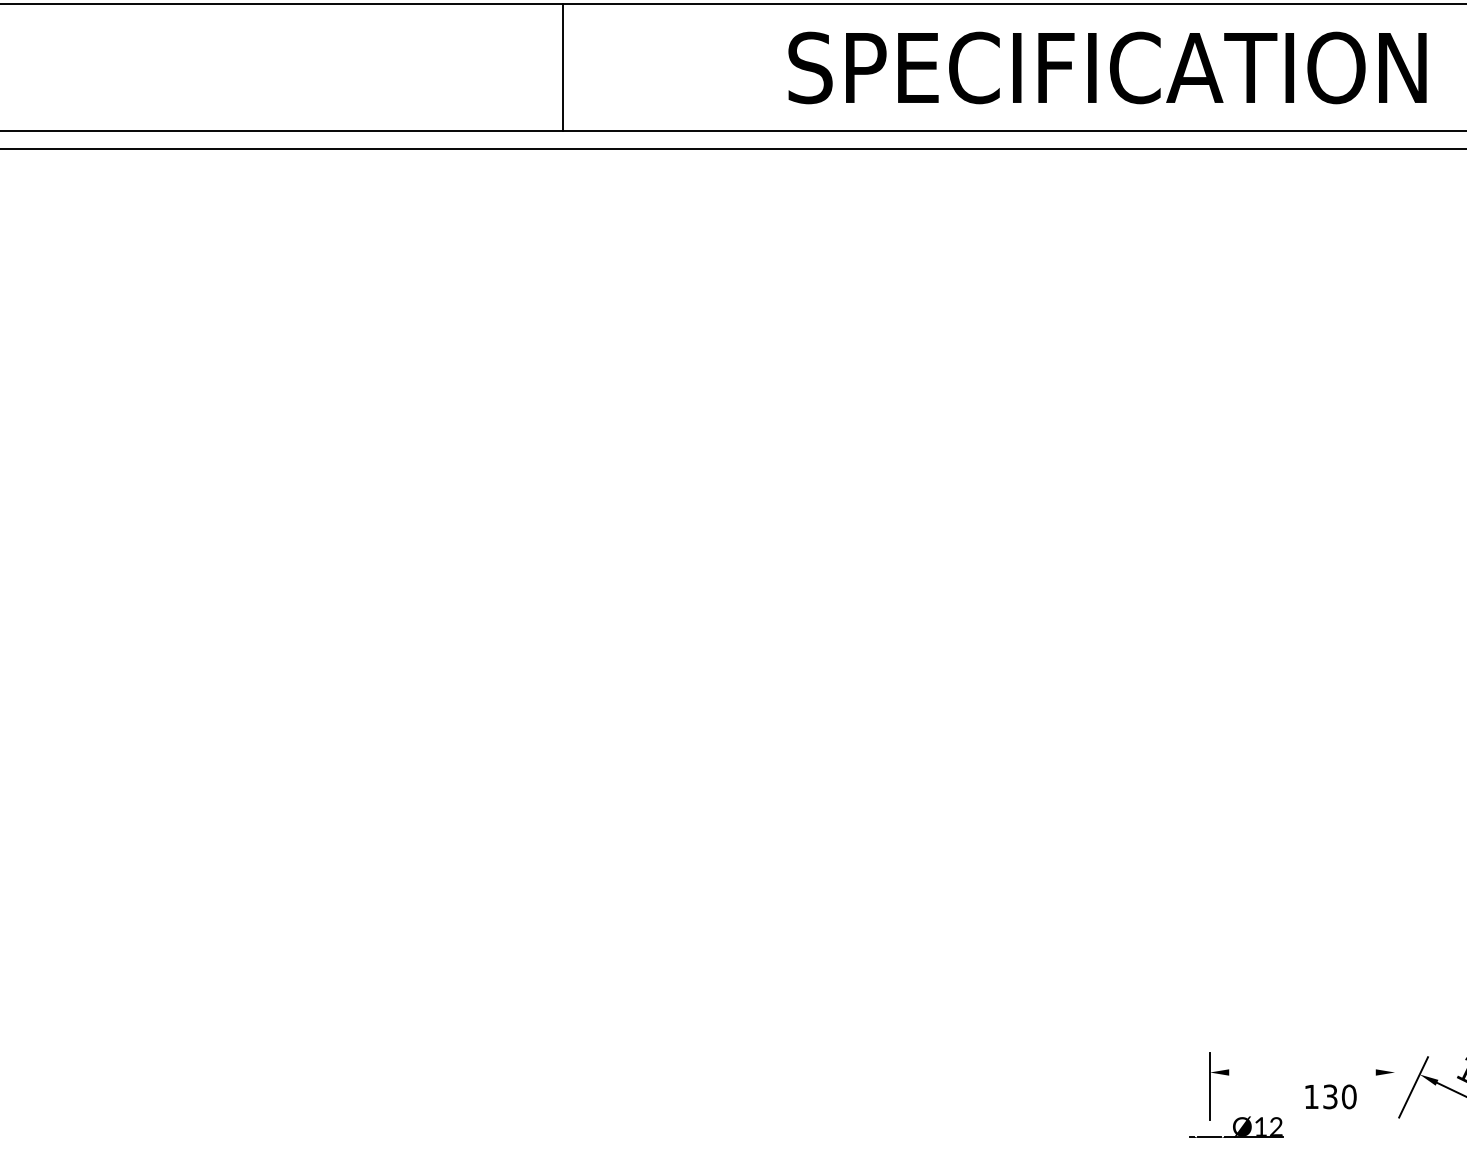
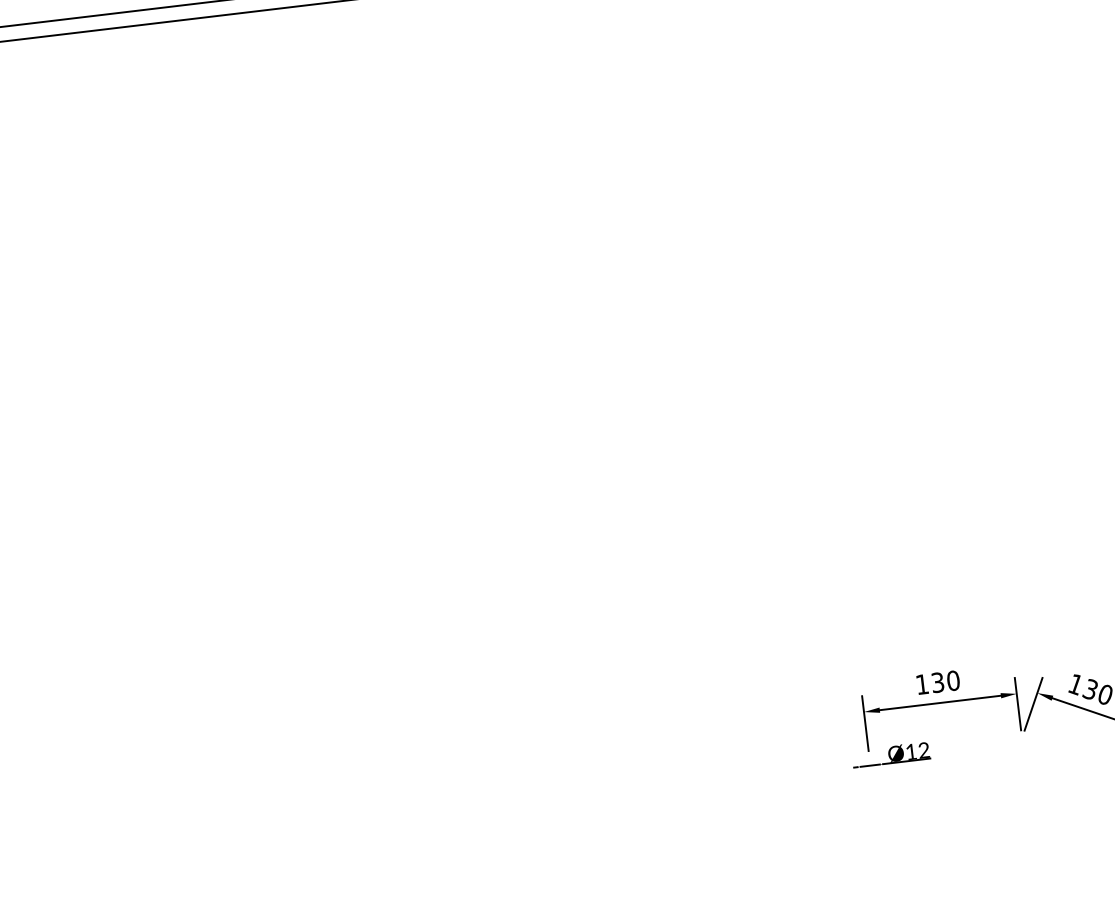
line: (1302, 1072) -> (940, 702), added
line: (1395, 1084) -> (1018, 703), added
text: (1330, 1096) -> (937, 682), moved

